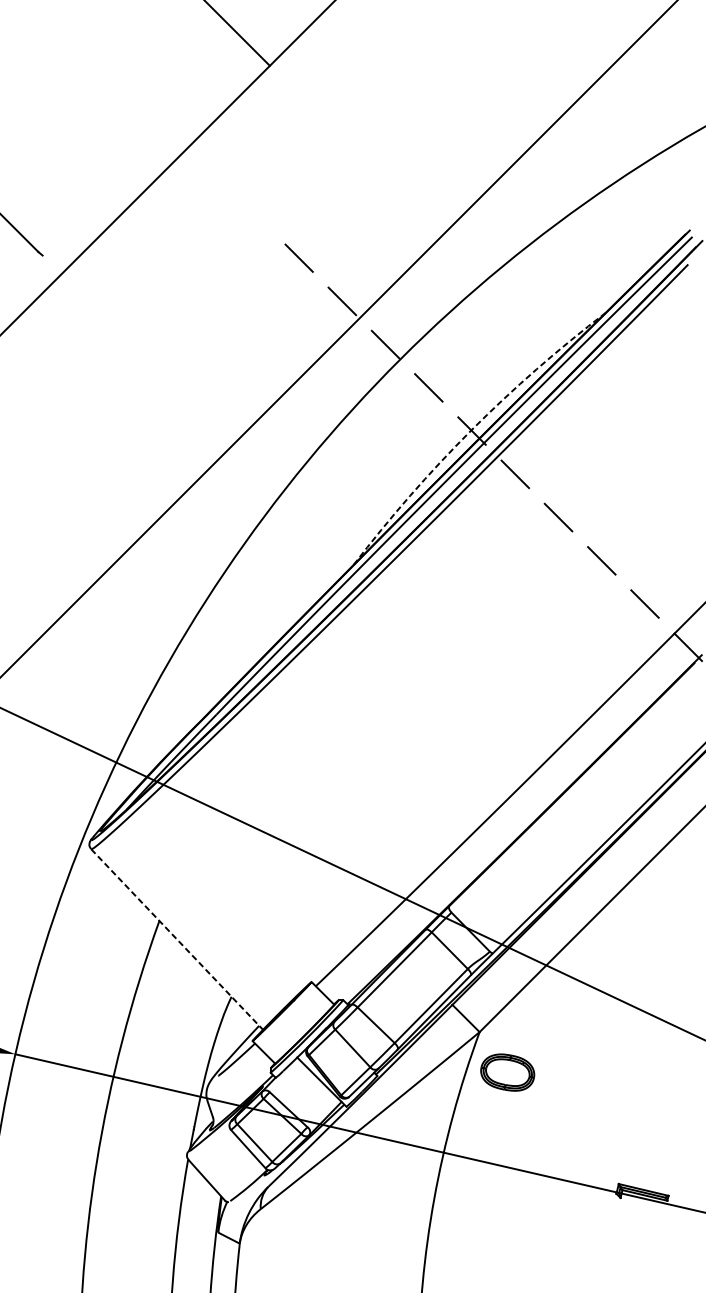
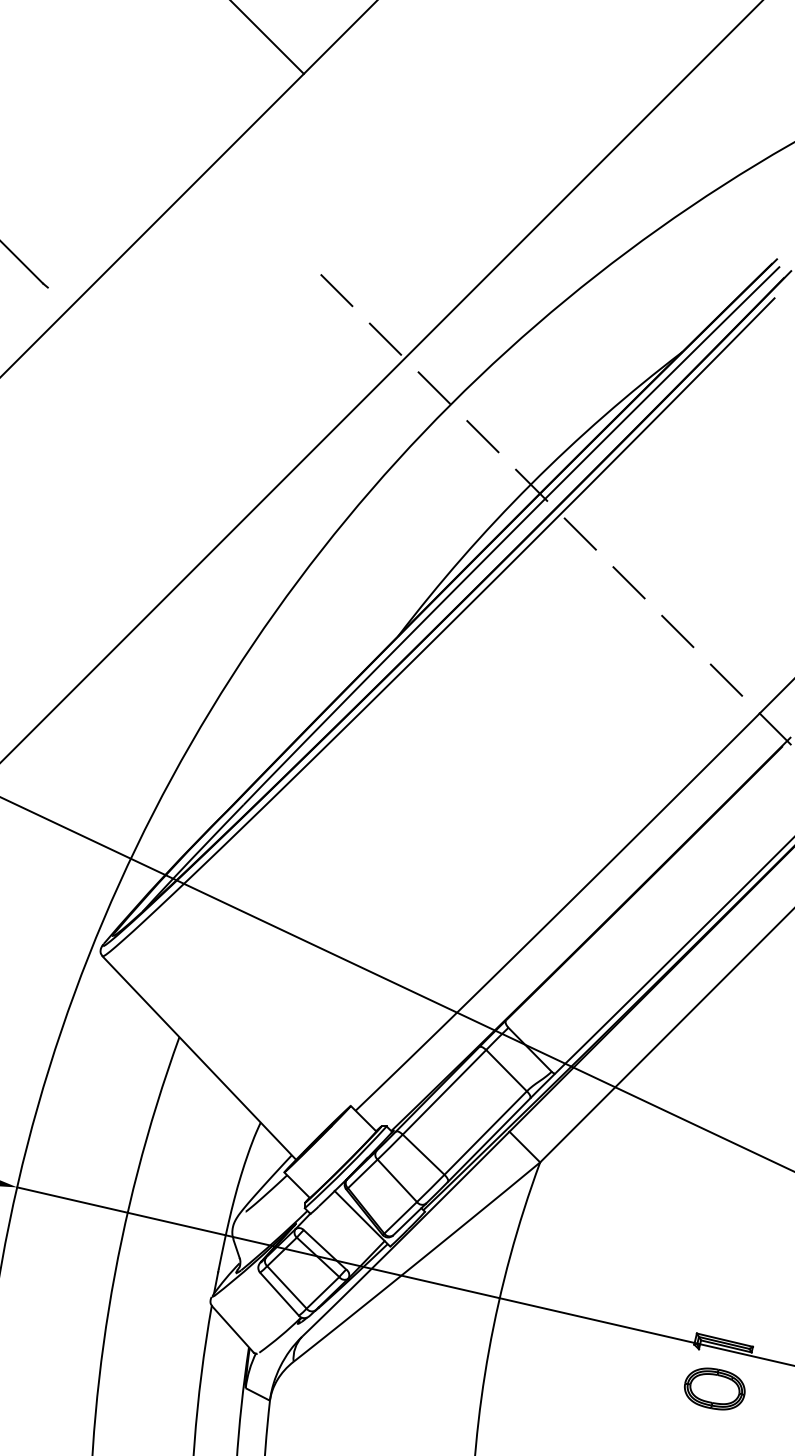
arc: (471, 430) -> (530, 484), dashed -> solid
line: (177, 939) -> (199, 1058), dashed -> solid
part: (507, 1072) -> (714, 1388), moved

